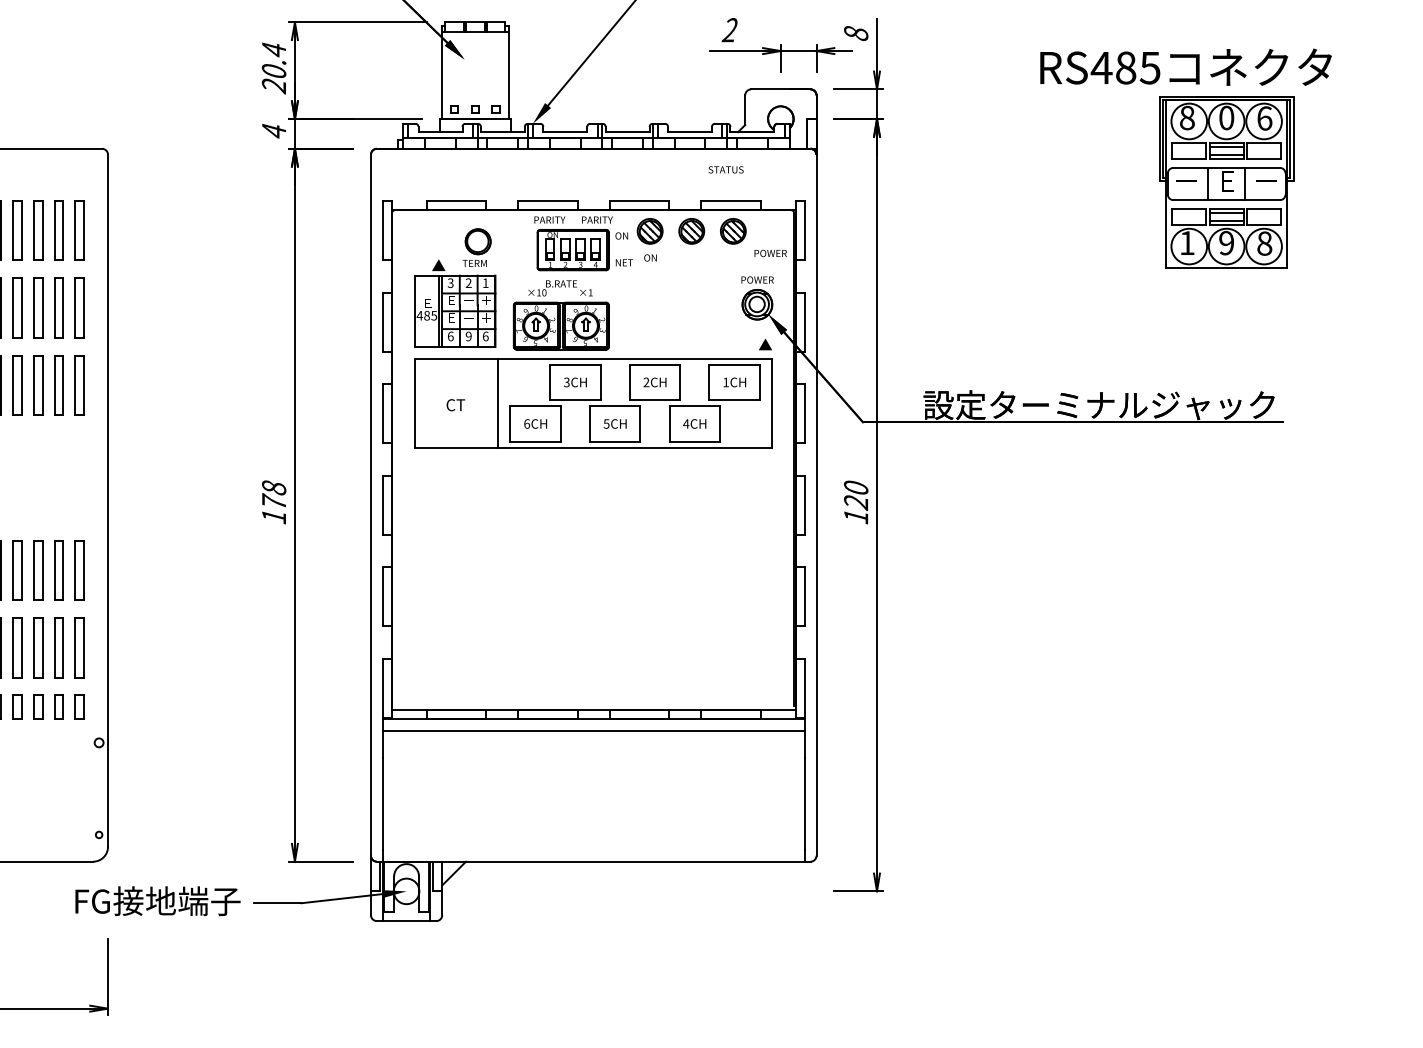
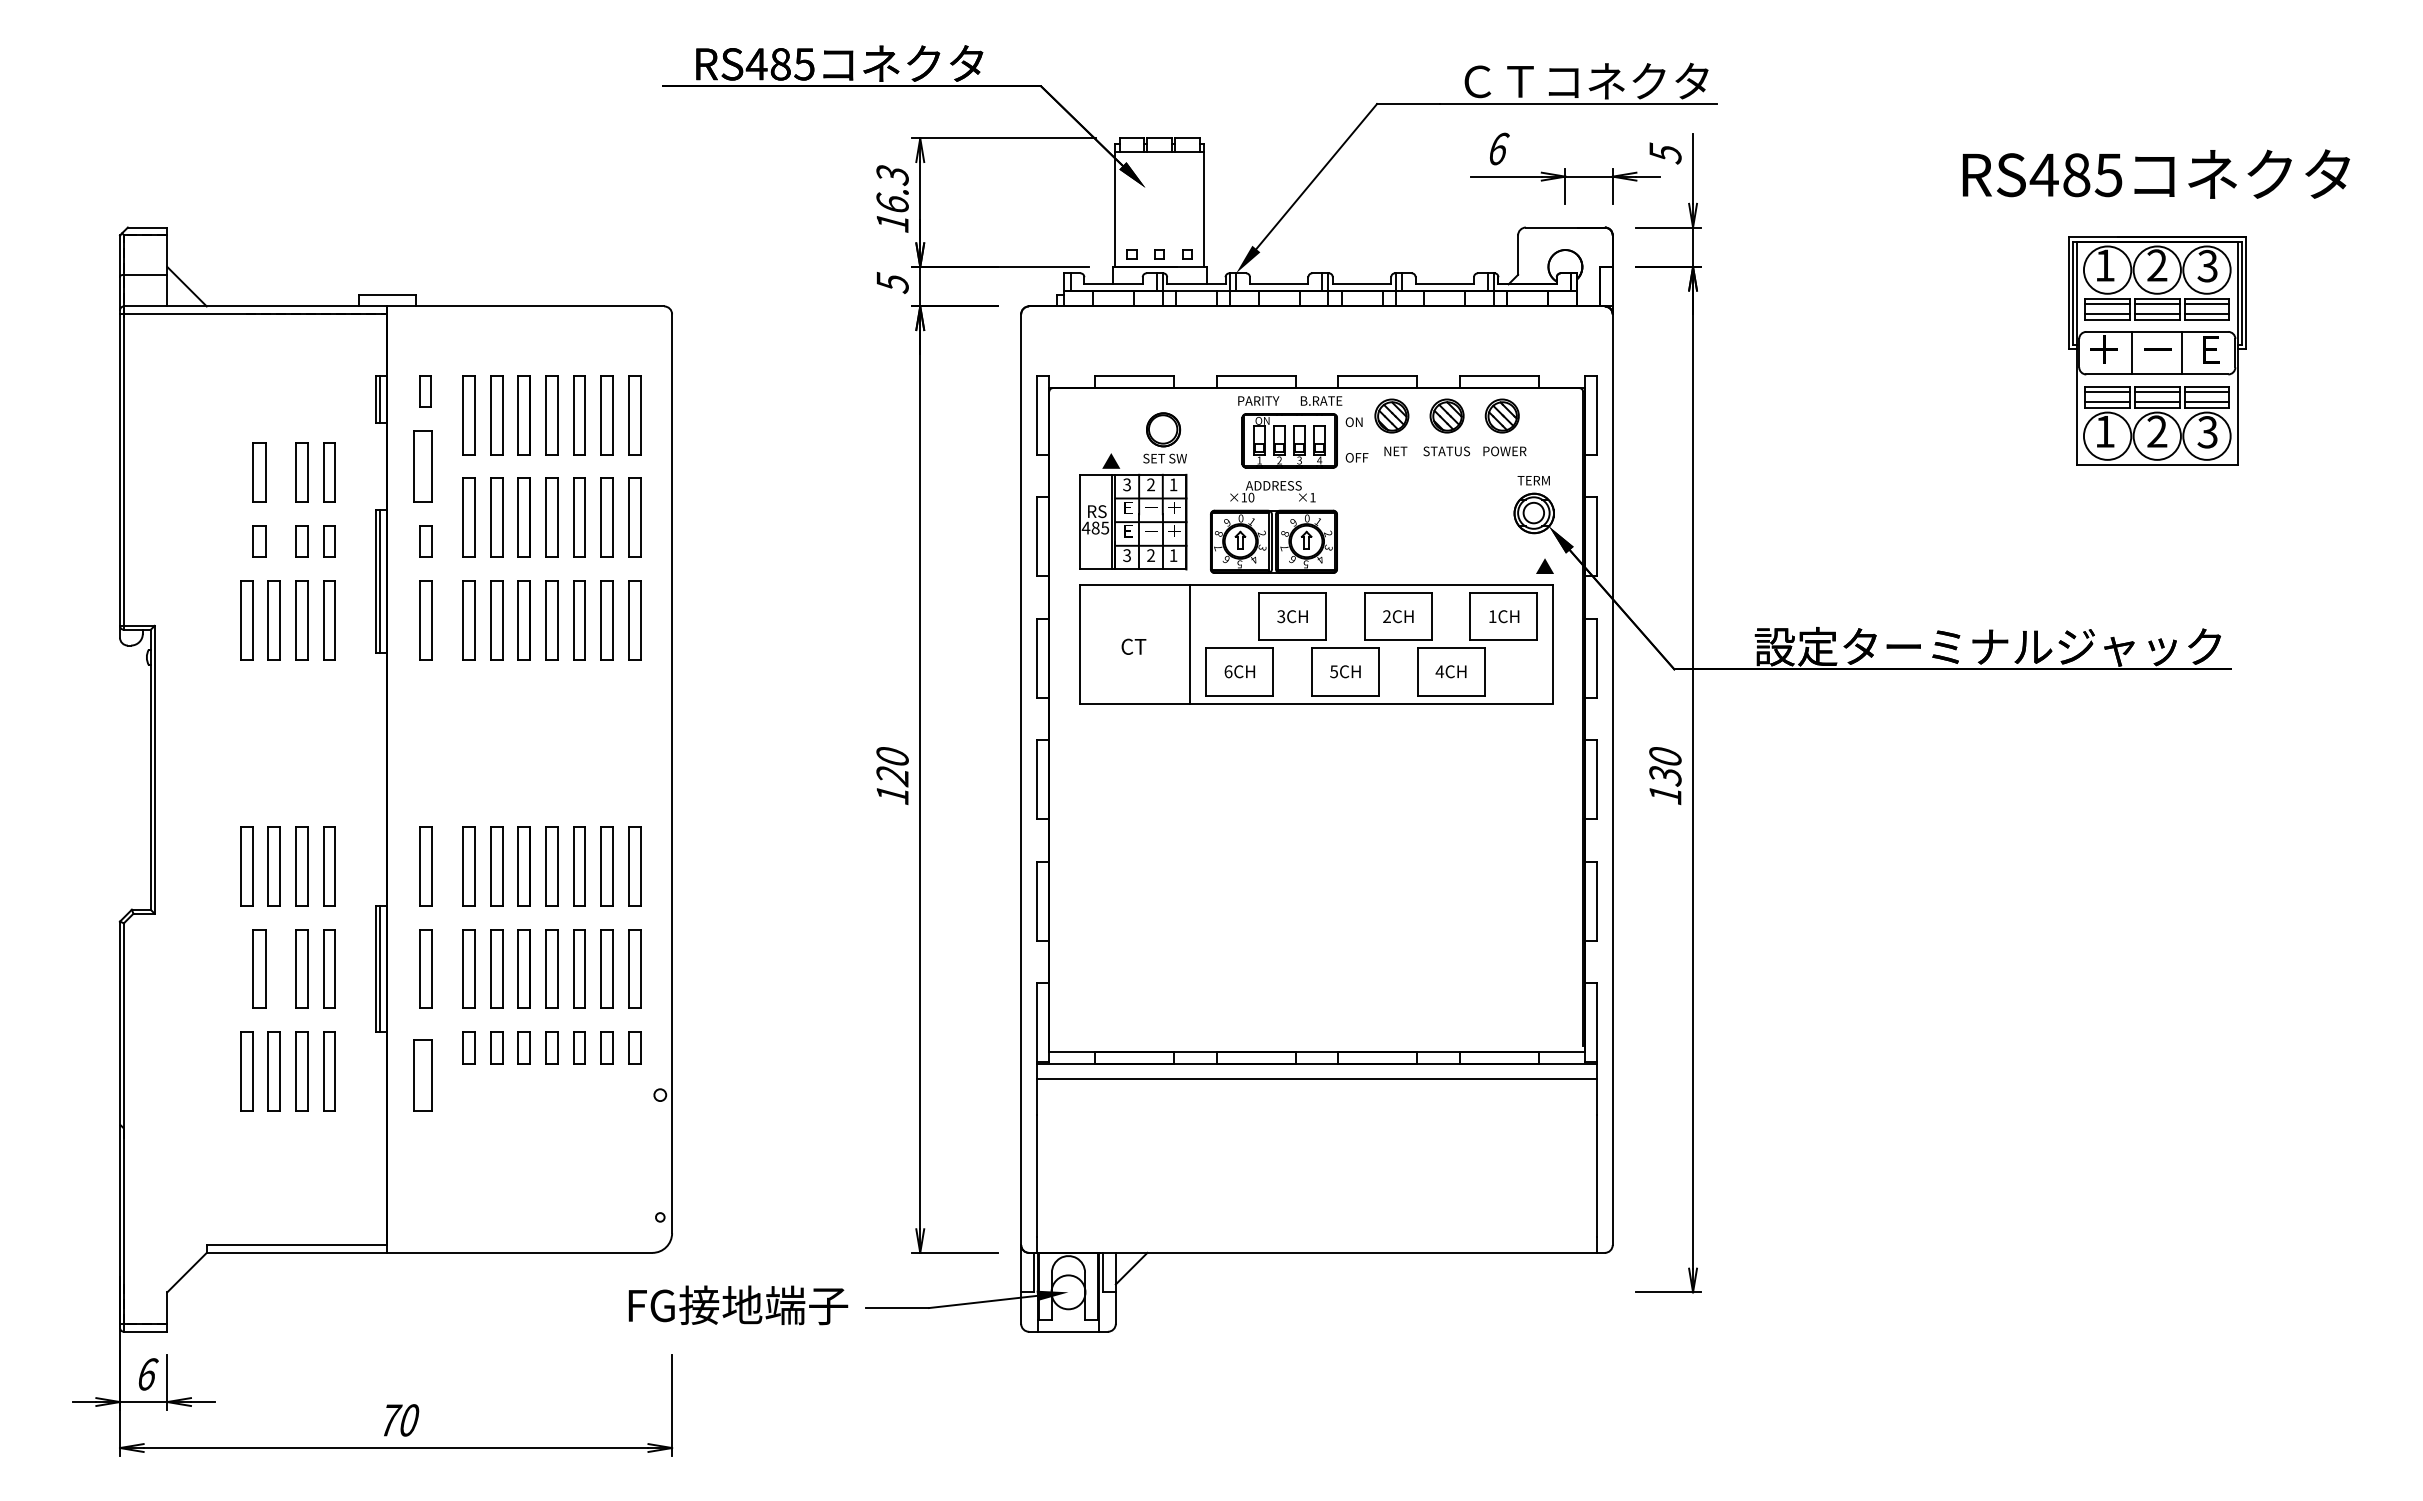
text: (729, 29) -> (1497, 148), 2 -> 6
text: (856, 33) -> (1665, 153), 8 -> 5
text: (1186, 66) -> (2156, 173), moved
text: (274, 68) -> (892, 199), 20.4 -> 16.3
text: (1187, 117) -> (2105, 265), 8 -> 1
text: (1226, 117) -> (2157, 265), 0 -> 2
text: (1264, 117) -> (2207, 265), 6 -> 3
text: (274, 131) -> (892, 283), 4 -> 5
line: (1189, 147) -> (2107, 304), added
line: (1263, 147) -> (2206, 304), added
line: (1189, 154) -> (2107, 314), added
line: (1263, 154) -> (2206, 314), added
text: (725, 169) -> (1446, 451), moved
text: (1186, 181) -> (2104, 349), － -> ＋
text: (1226, 181) -> (2157, 349), E -> －
text: (1265, 181) -> (2209, 349), － -> E
line: (1189, 213) -> (2107, 392), added
line: (1263, 213) -> (2206, 392), added
text: (597, 219) -> (1321, 400), PARITY -> B.RATE
line: (1189, 221) -> (2107, 402), added
line: (1263, 221) -> (2206, 402), added
text: (1226, 243) -> (2157, 431), 9 -> 2
text: (1264, 243) -> (2207, 432), 8 -> 3
text: (770, 253) -> (1504, 451), moved
text: (652, 258) -> (1395, 451), ON -> NET
text: (624, 262) -> (1357, 457), NET -> OFF
text: (478, 263) -> (1164, 458), TERM -> SET SW
text: (757, 279) -> (1534, 480), POWER -> TERM
text: (560, 283) -> (1273, 485), B.RATE -> ADDRESS
text: (428, 303) -> (1097, 511), Ｅ -> RS
text: (451, 336) -> (1127, 555), 6 -> 3
text: (485, 336) -> (1173, 555), 6 -> 1
text: (468, 337) -> (1150, 556), 9 -> 2
text: (274, 495) -> (892, 766), 178 -> 120
text: (856, 502) -> (1665, 776), 120 -> 130

